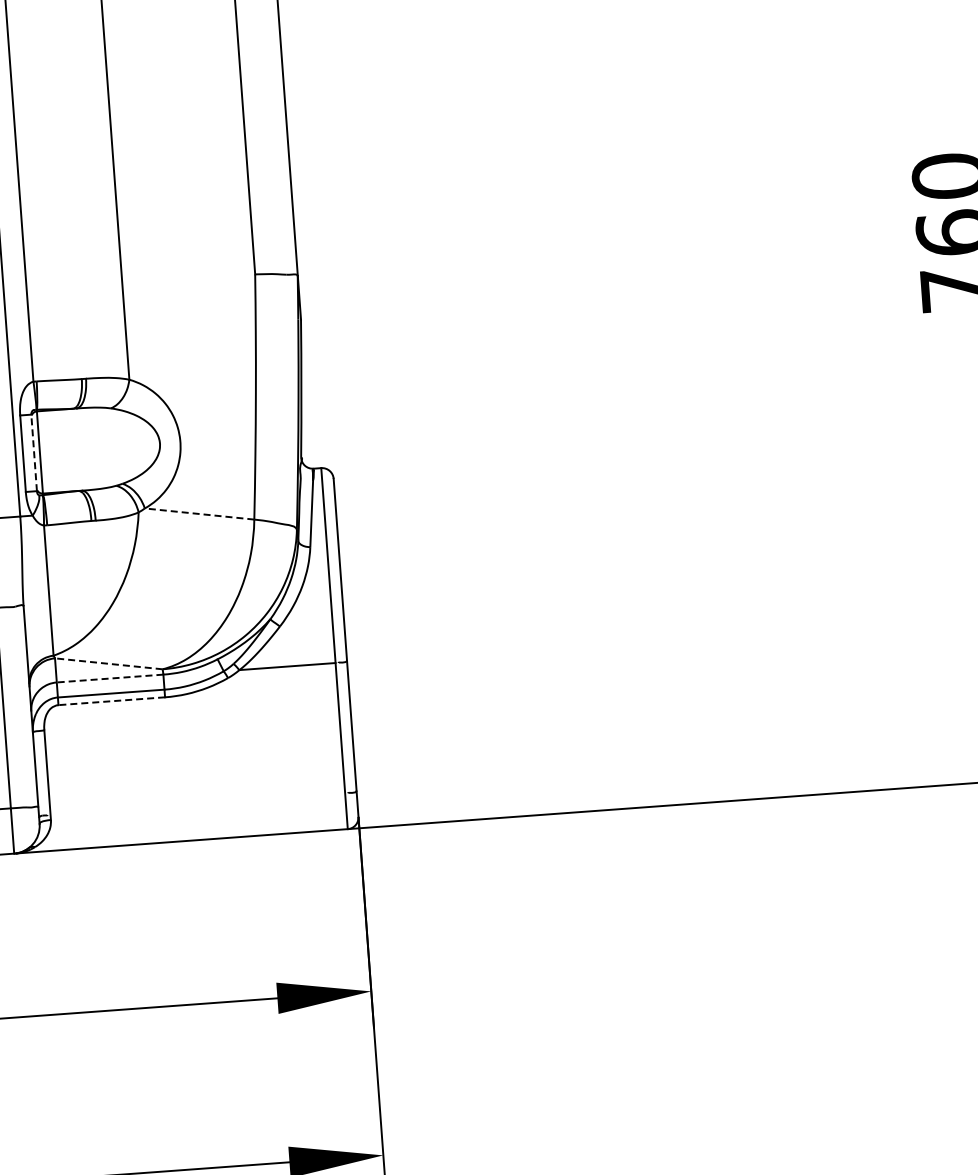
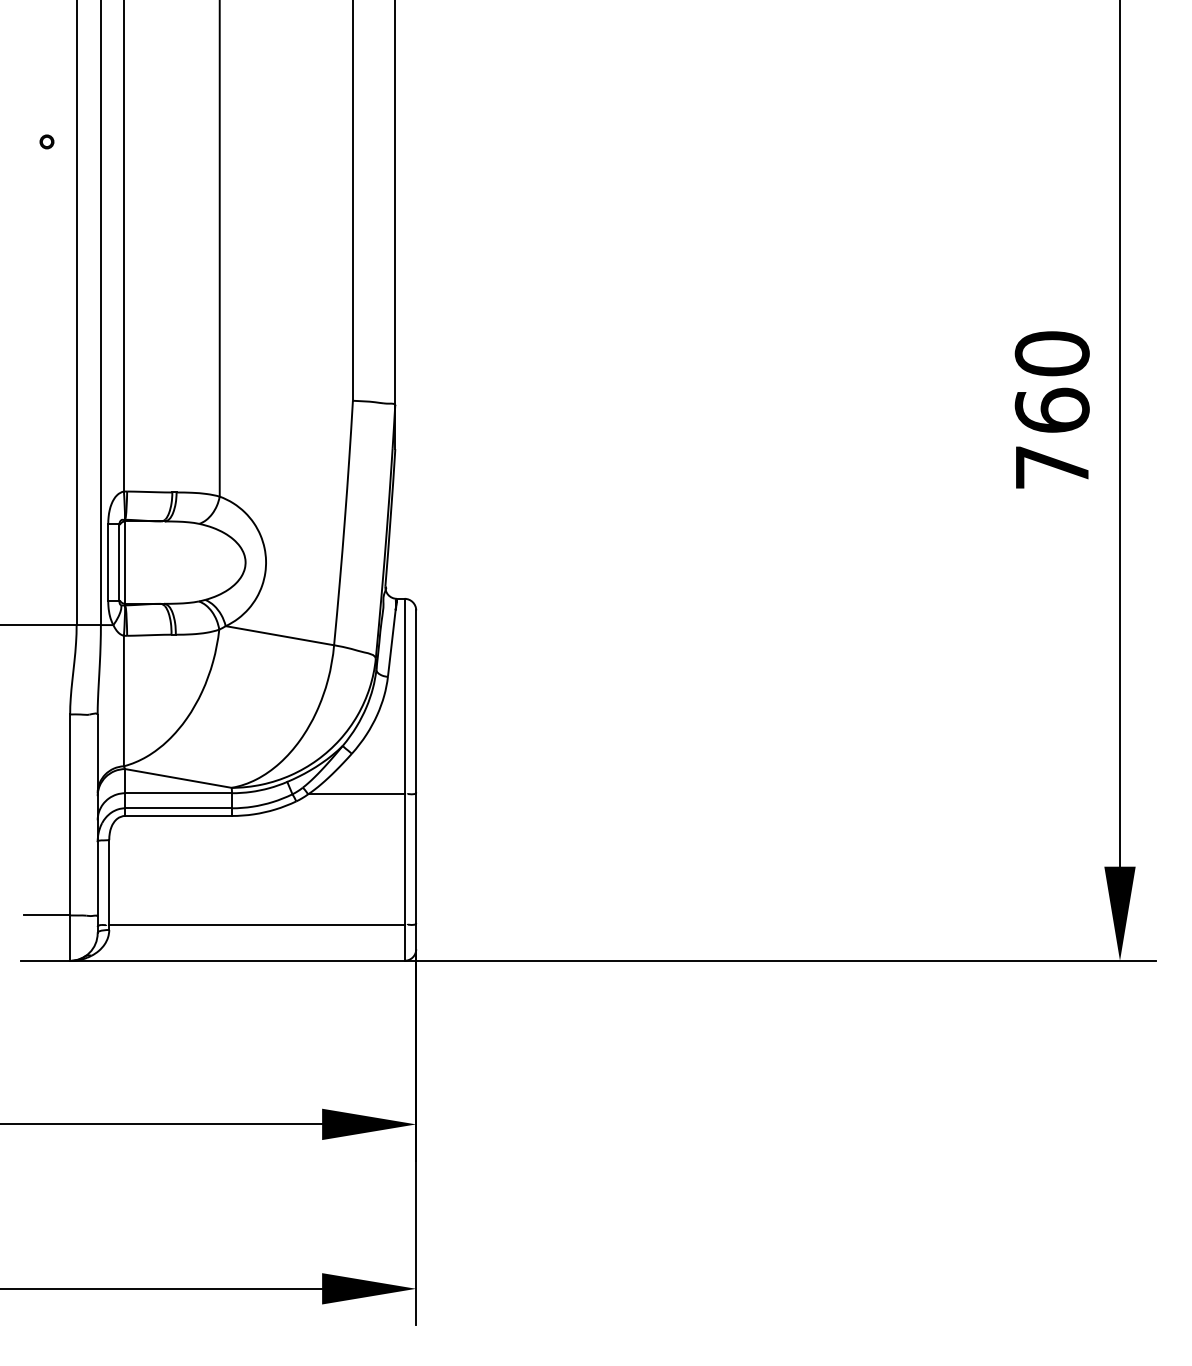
line: (34, 452) -> (119, 562), dashed -> solid
line: (199, 513) -> (279, 635), dashed -> solid
line: (107, 663) -> (177, 778), dashed -> solid
line: (109, 678) -> (178, 793), dashed -> solid
line: (111, 700) -> (178, 815), dashed -> solid
line: (197, 803) -> (256, 924), added

